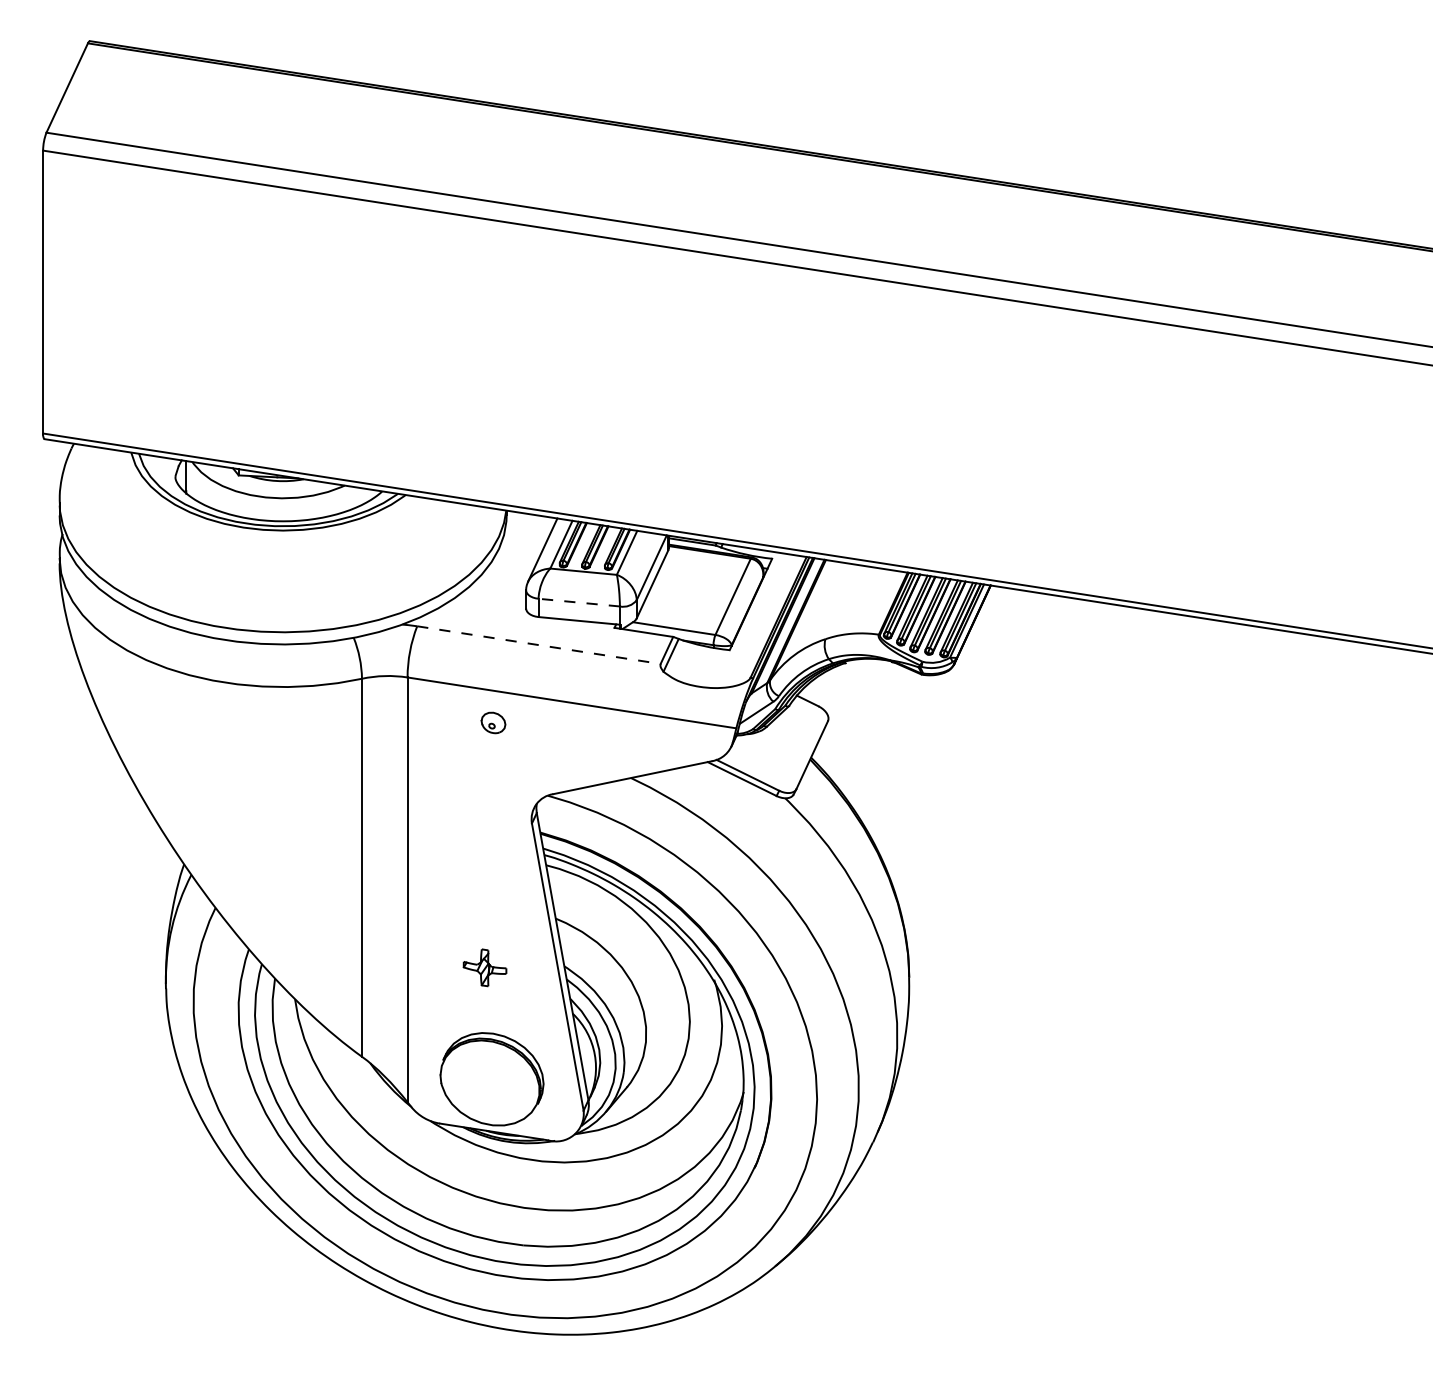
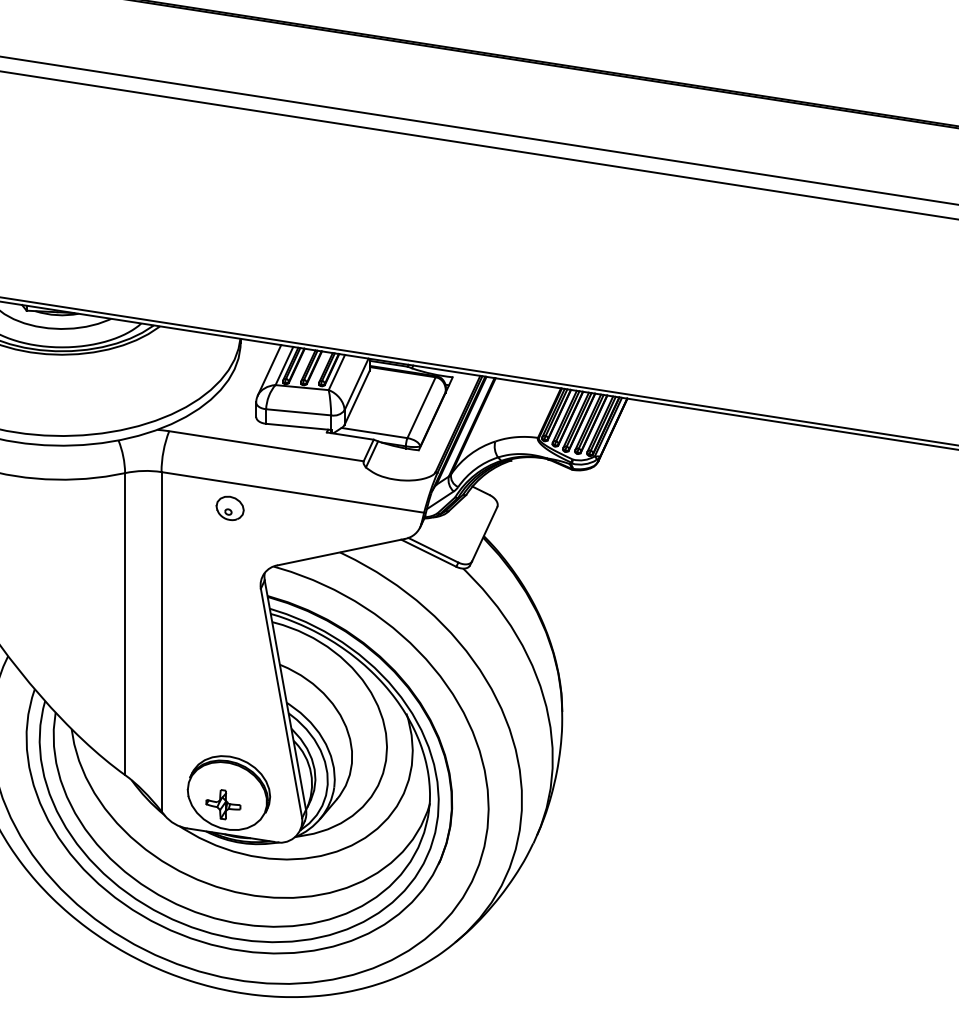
line: (579, 602) -> (298, 412), dashed -> solid
line: (539, 645) -> (266, 446), dashed -> solid
part: (493, 722) -> (230, 508), size x1.43
part: (484, 967) -> (222, 804), moved

